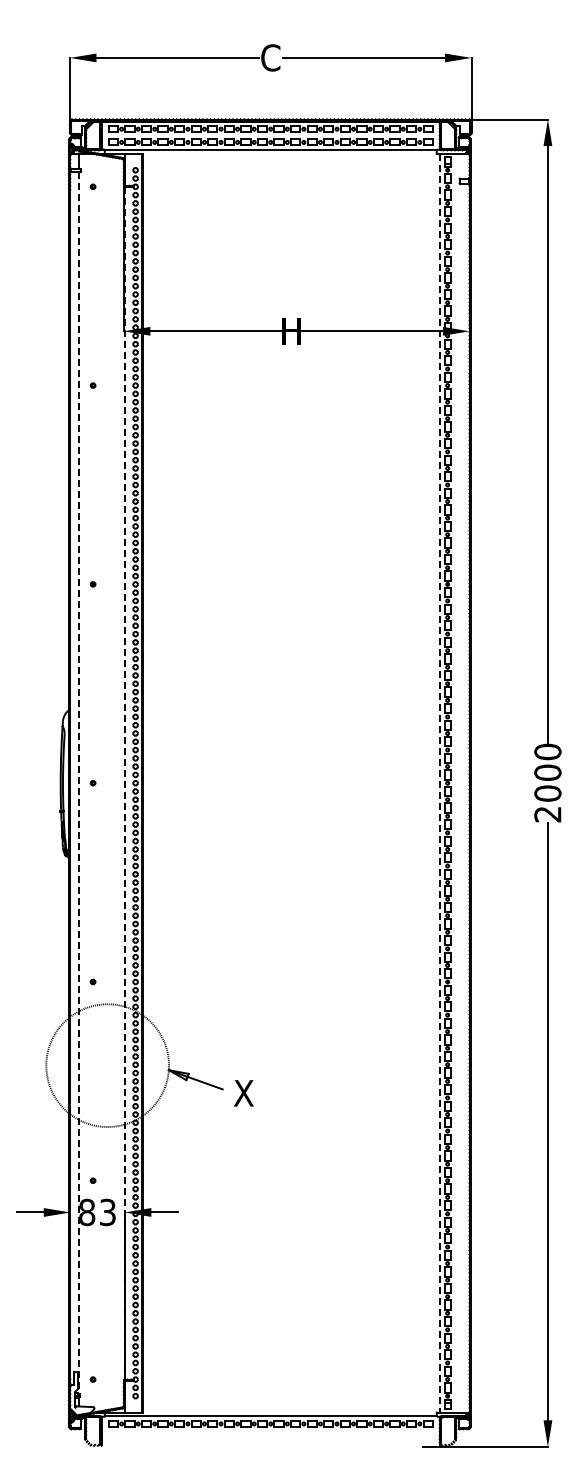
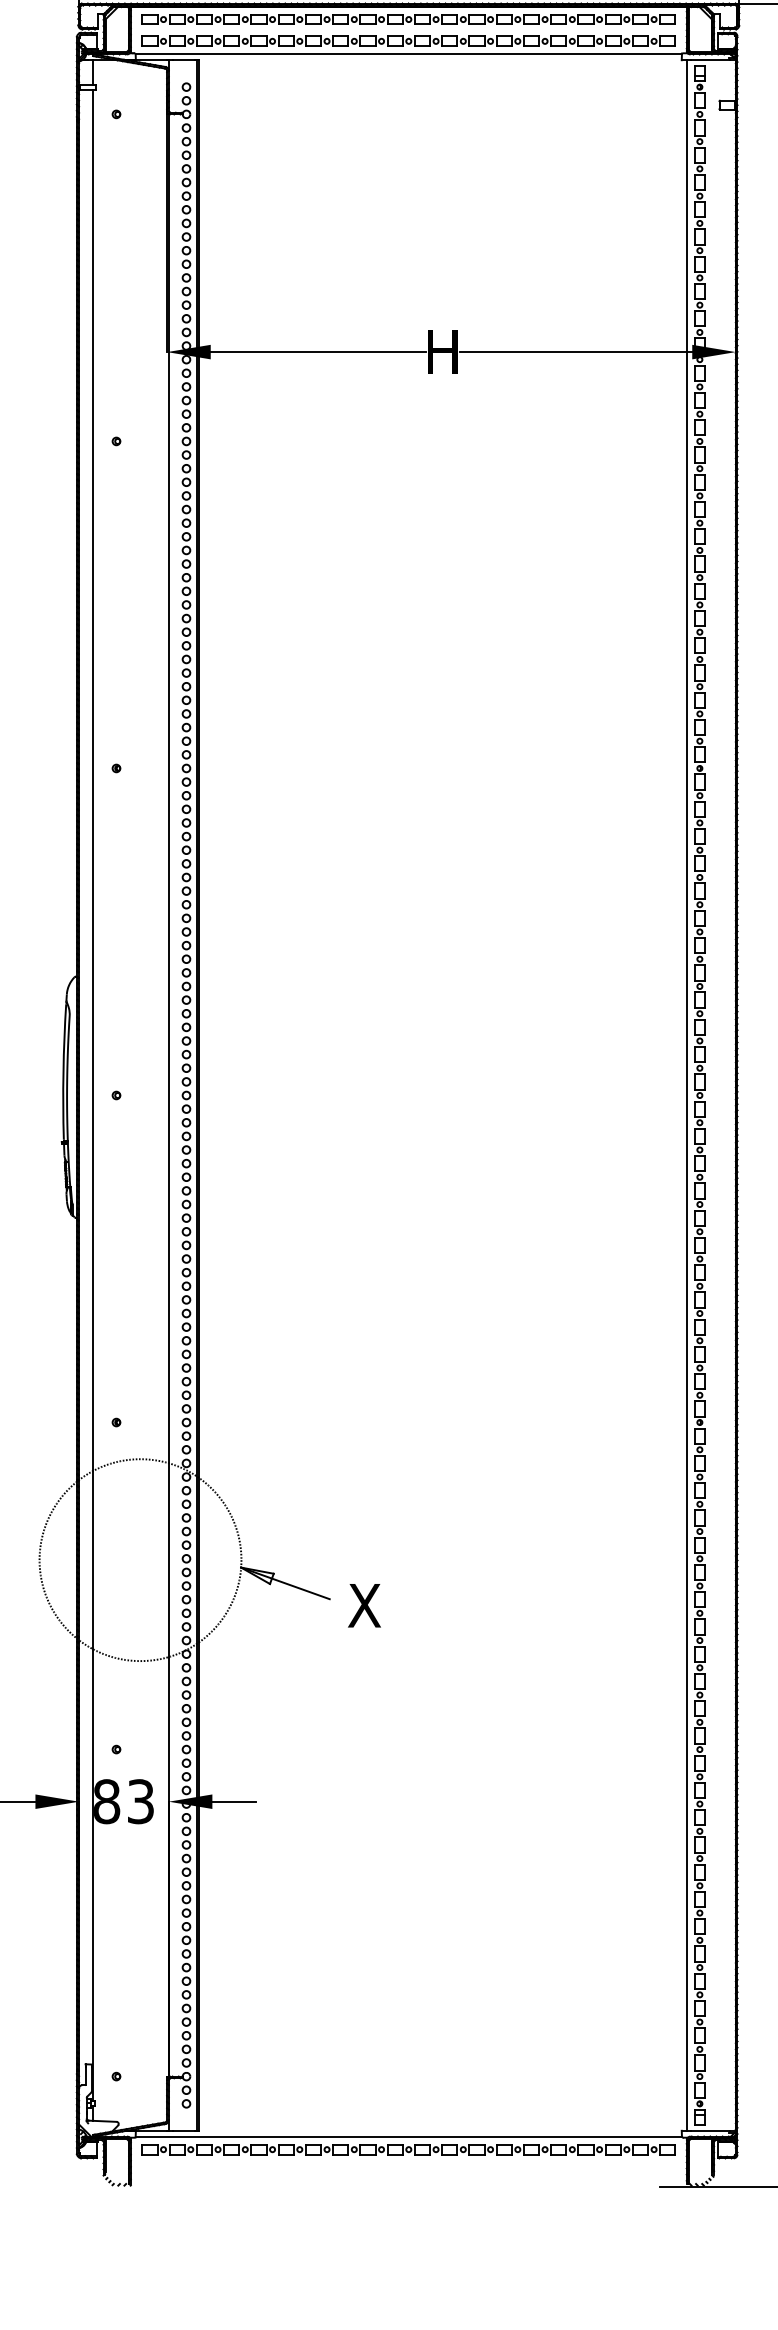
line: (78, 783) -> (92, 1095), dashed -> solid
line: (124, 783) -> (168, 1095), dashed -> solid
line: (439, 783) -> (686, 1095), dashed -> solid

